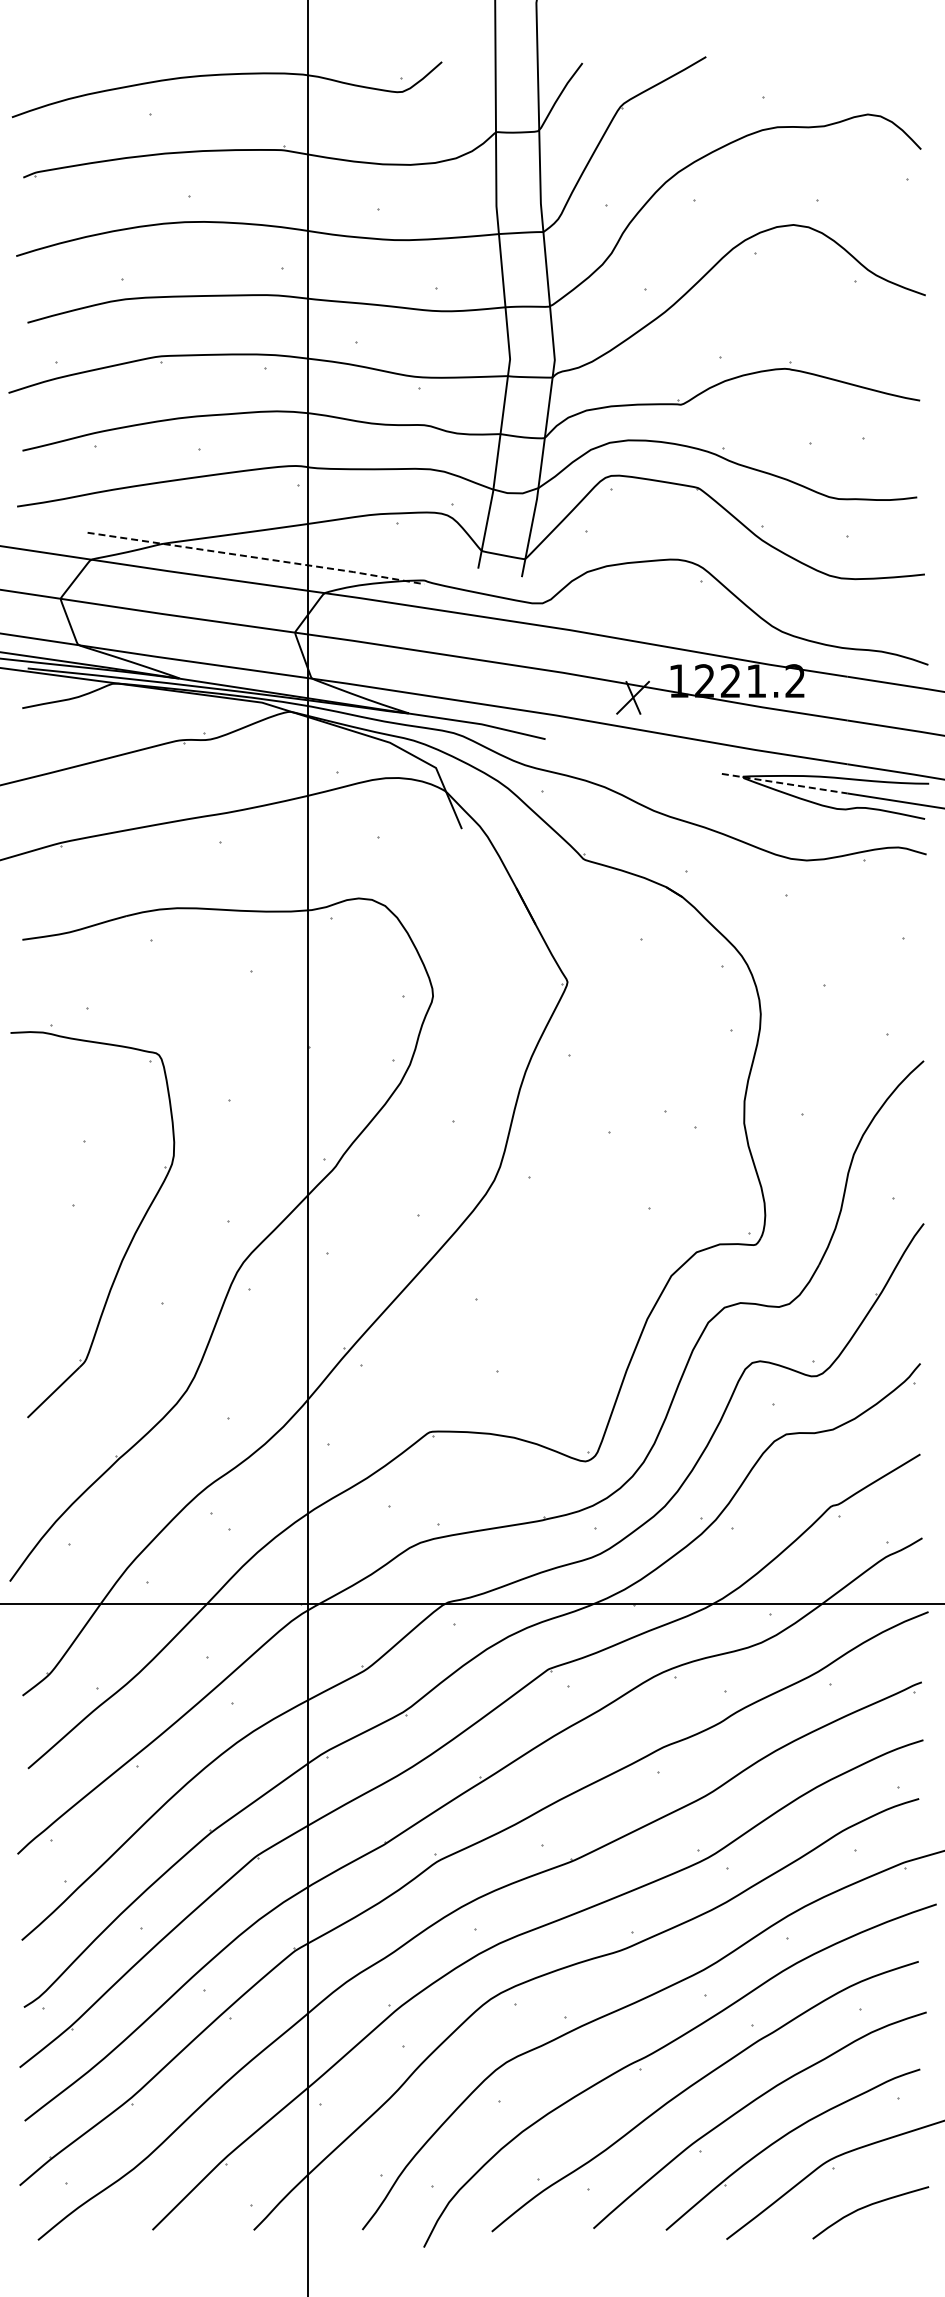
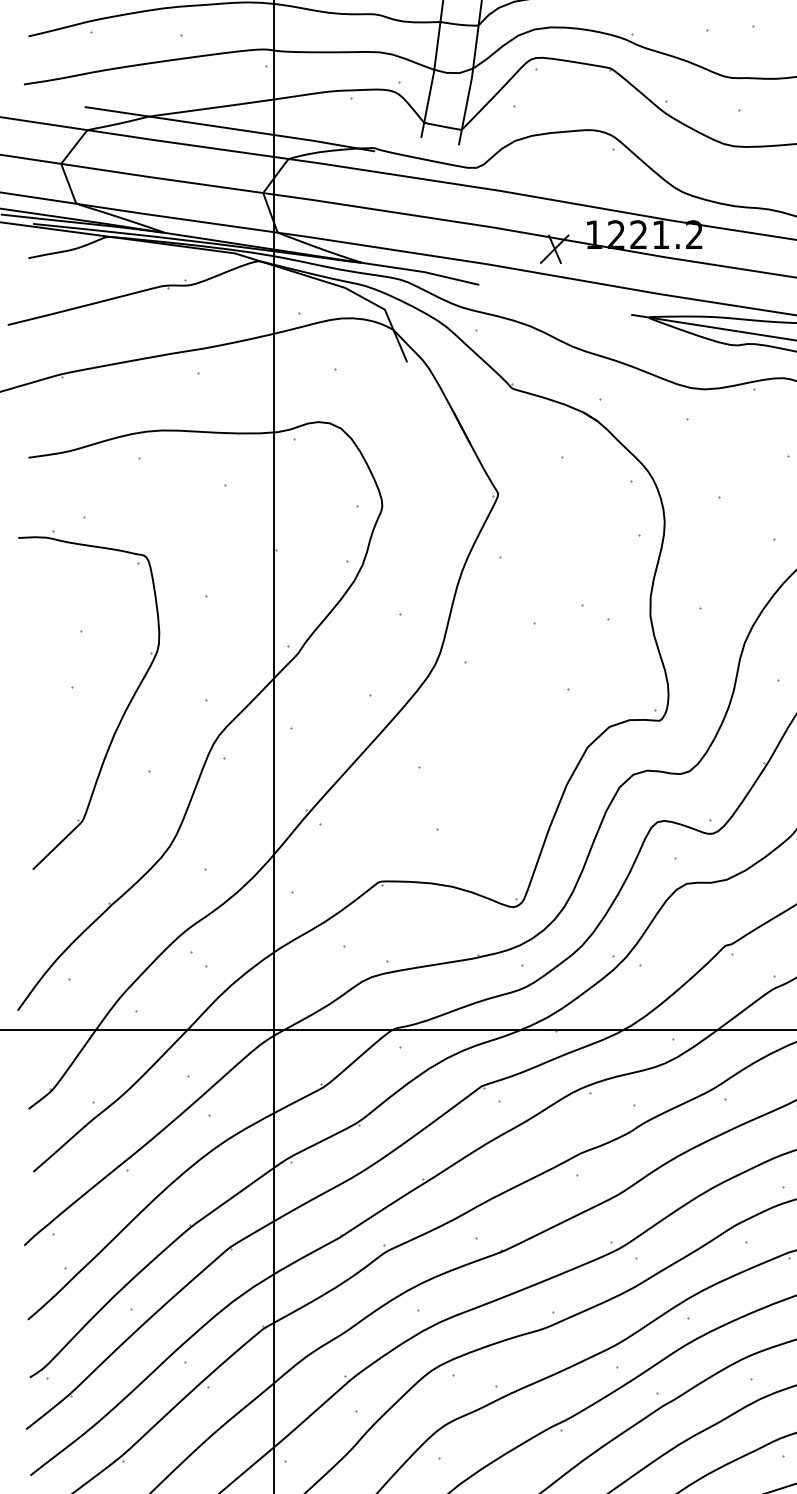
line: (257, 557) -> (231, 128), dashed -> solid
line: (784, 783) -> (685, 323), dashed -> solid

